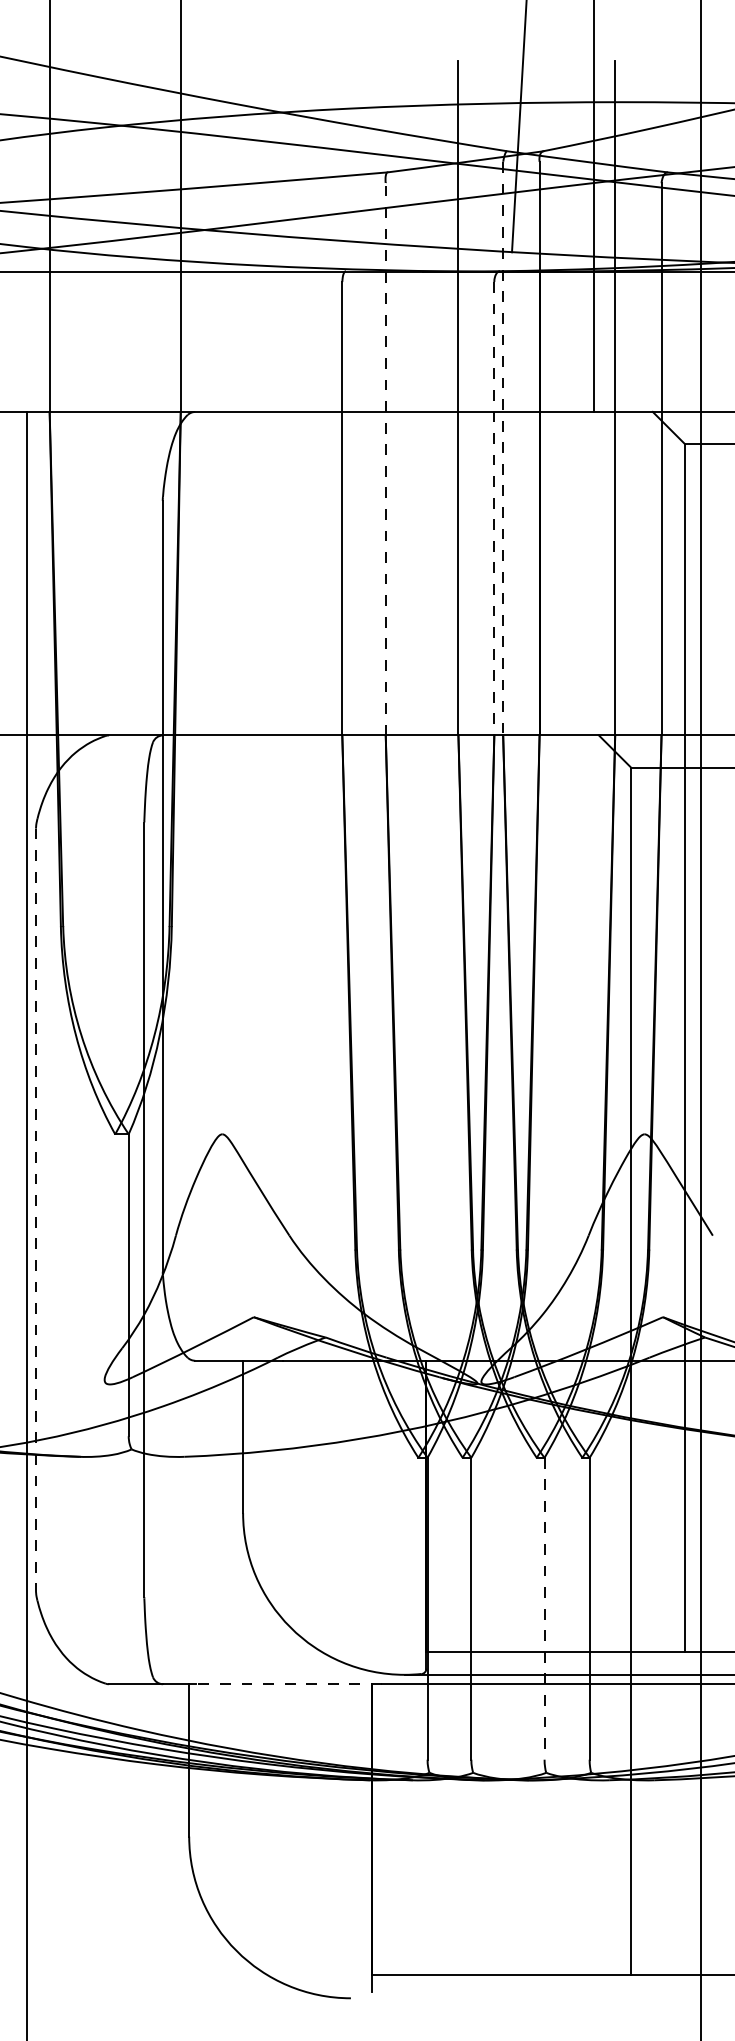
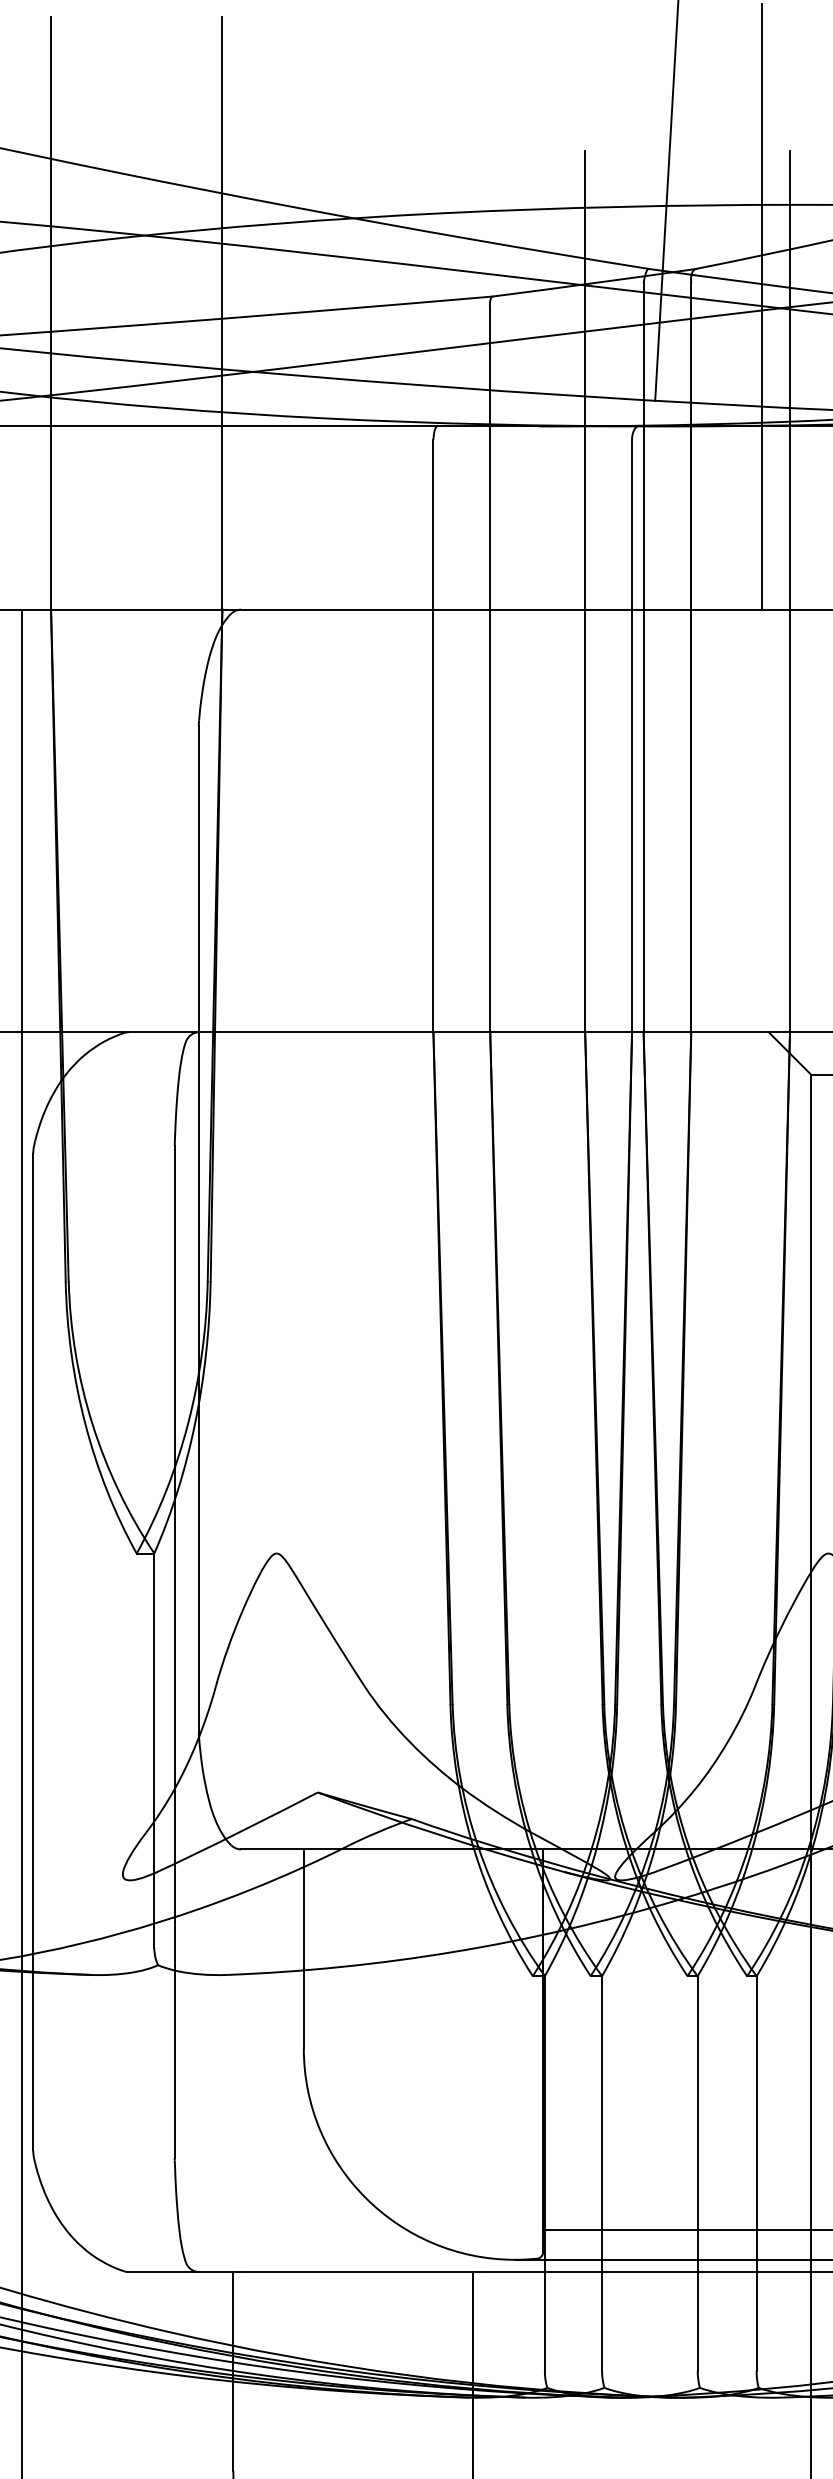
line: (503, 448) -> (644, 657), dashed -> solid
line: (385, 458) -> (489, 670), dashed -> solid
line: (494, 508) -> (632, 735), dashed -> solid
line: (35, 1210) -> (32, 1653), dashed -> solid
line: (544, 1608) -> (697, 2173), dashed -> solid
line: (288, 1684) -> (363, 2272), dashed -> solid

